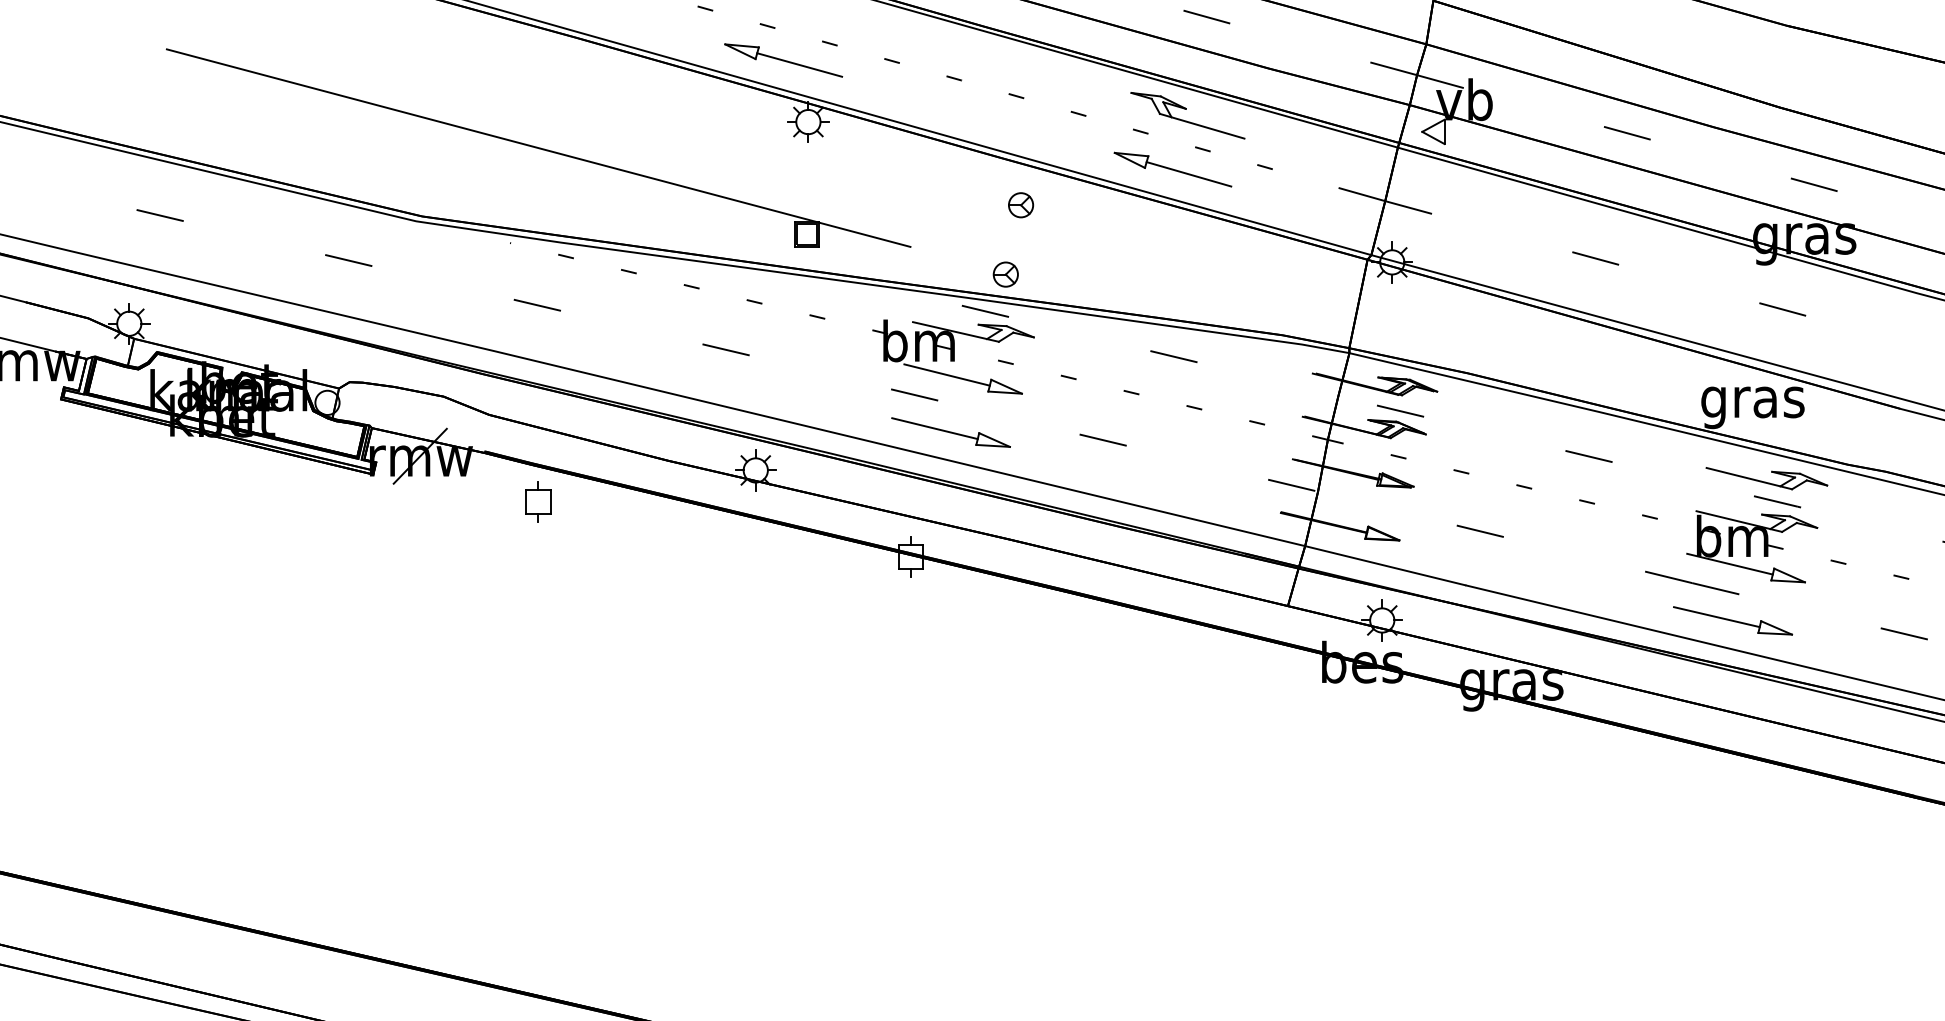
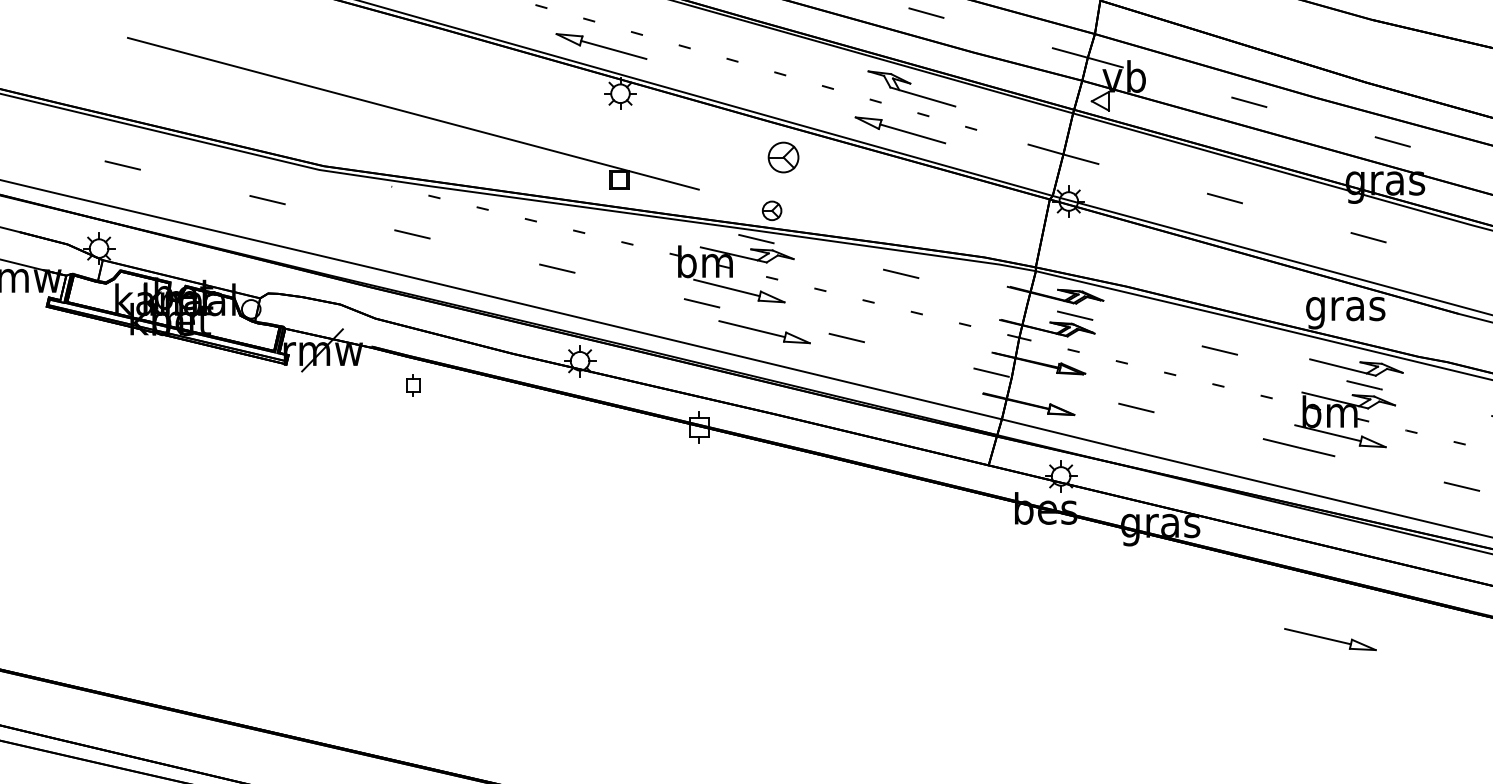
part: (1021, 205) -> (784, 157), size x1.6
part: (950, 432) -> (764, 332), moved
part: (538, 501) -> (413, 385), size x0.7
part: (1733, 620) -> (1330, 639), moved

